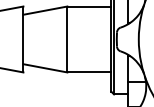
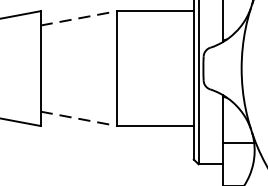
line: (45, 10) -> (79, 18), solid -> dashed
line: (45, 68) -> (79, 119), solid -> dashed

